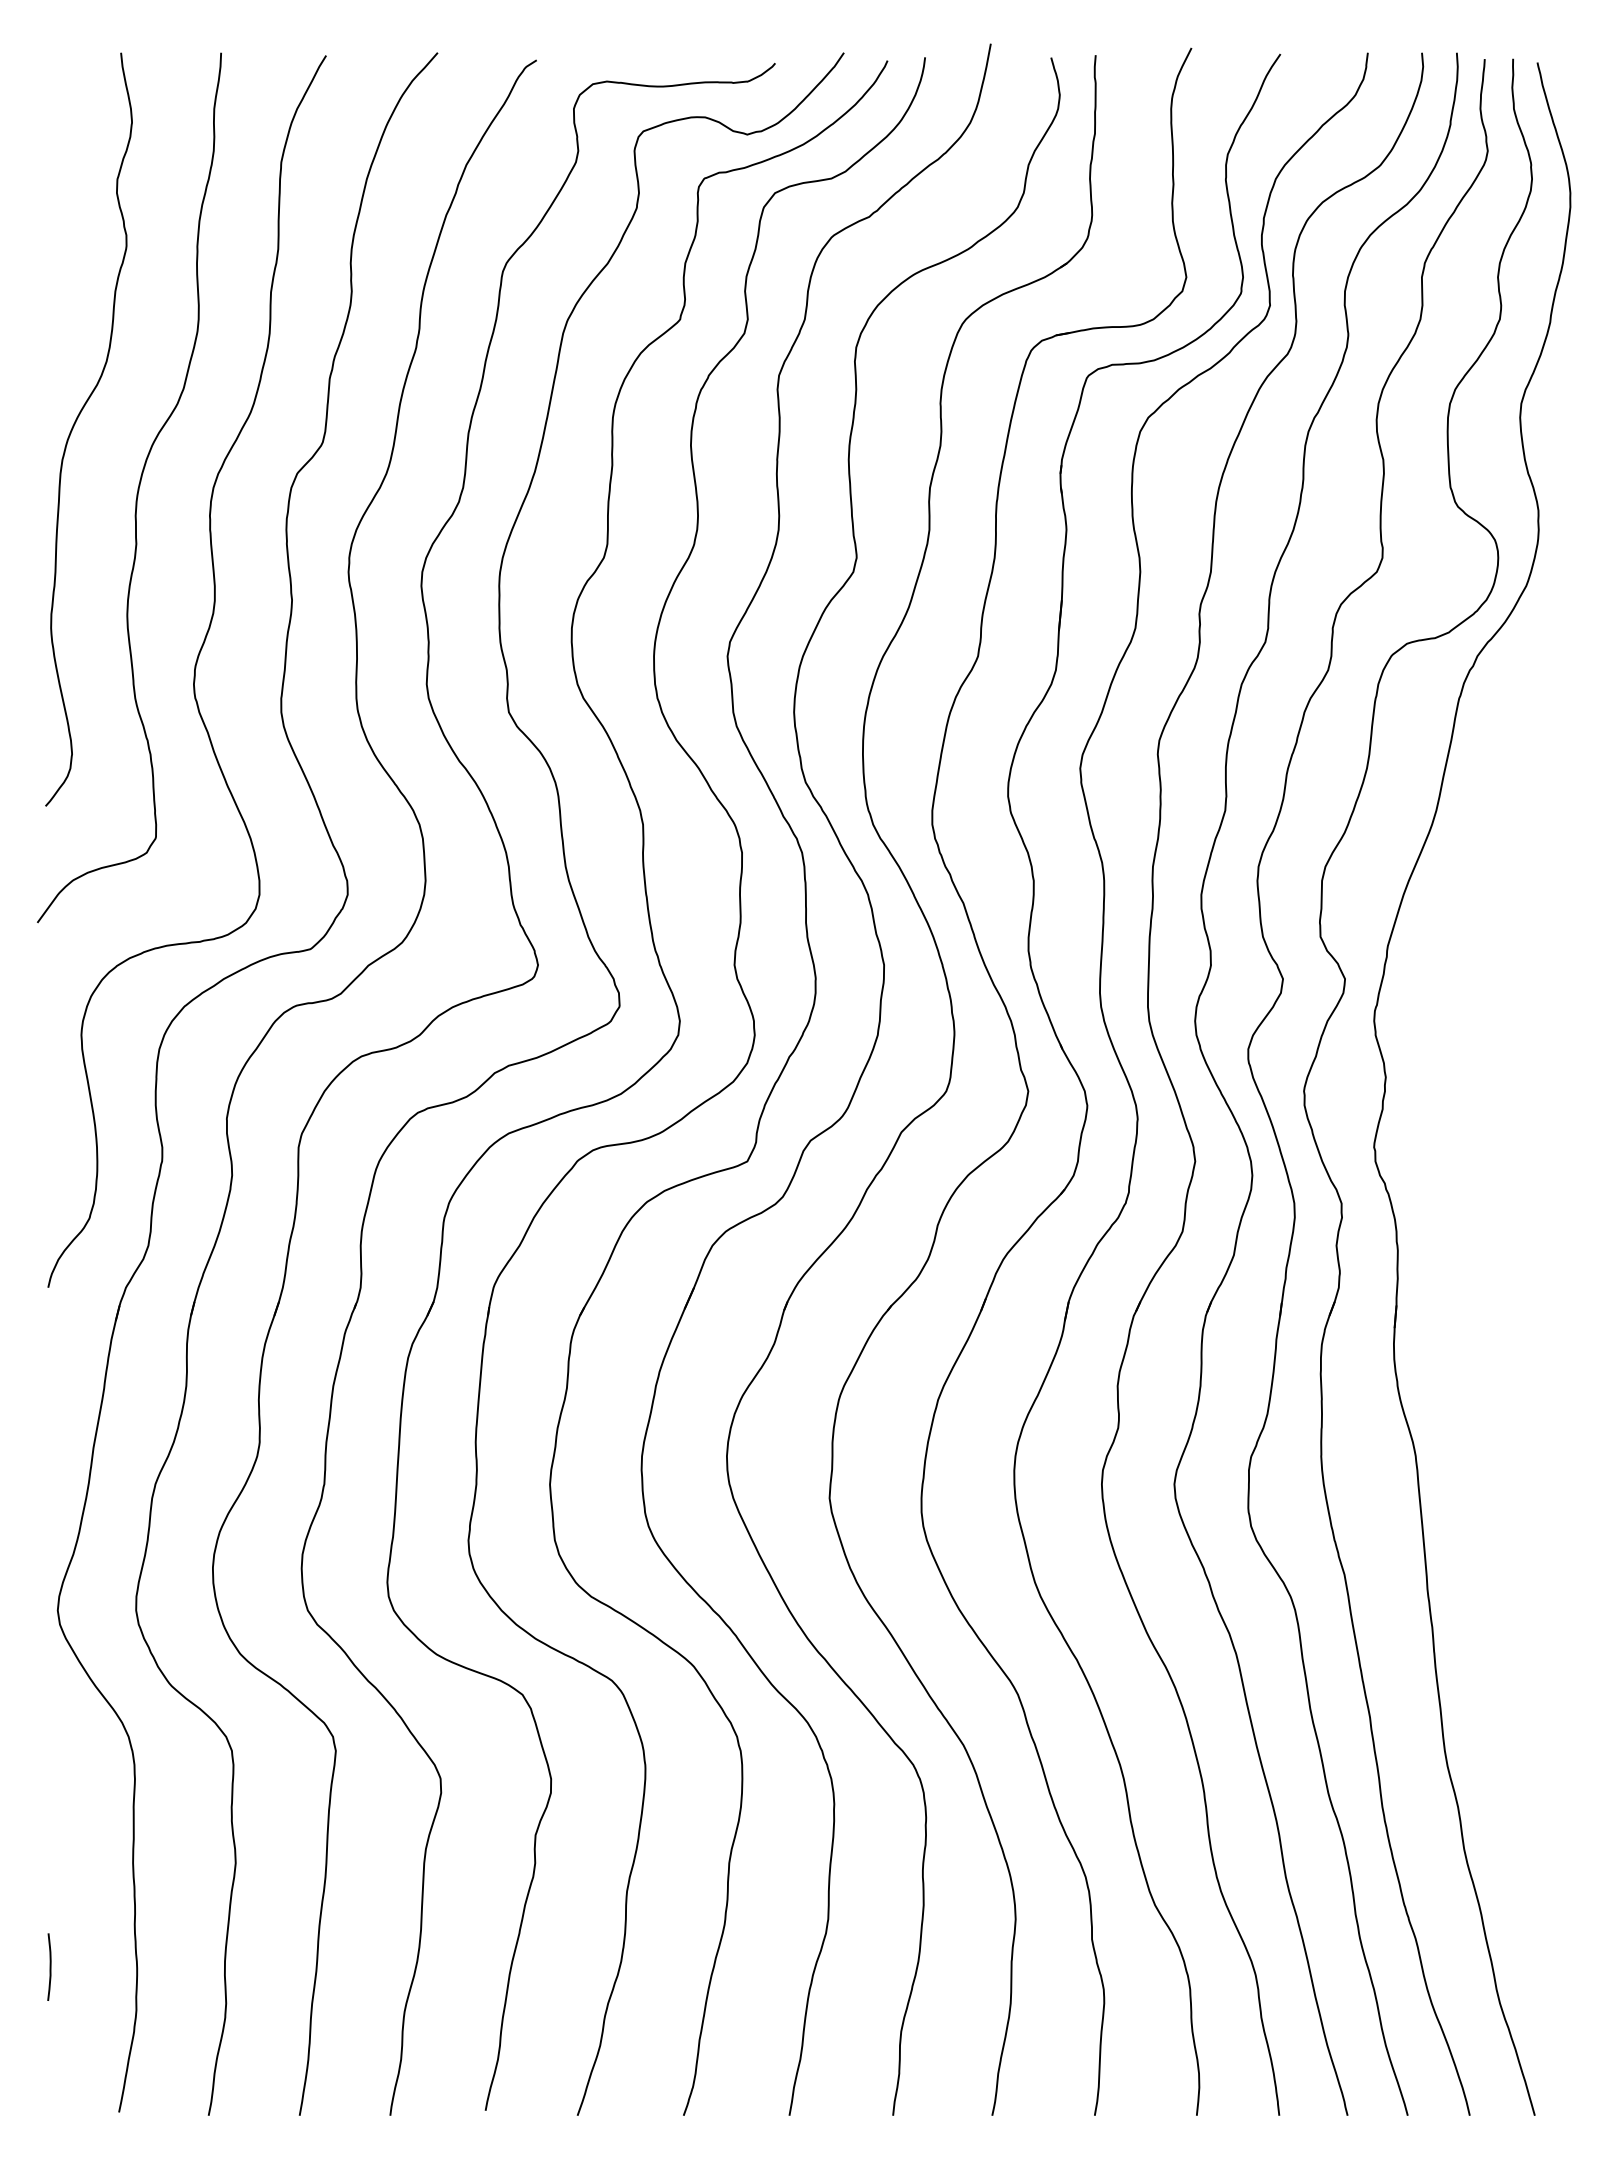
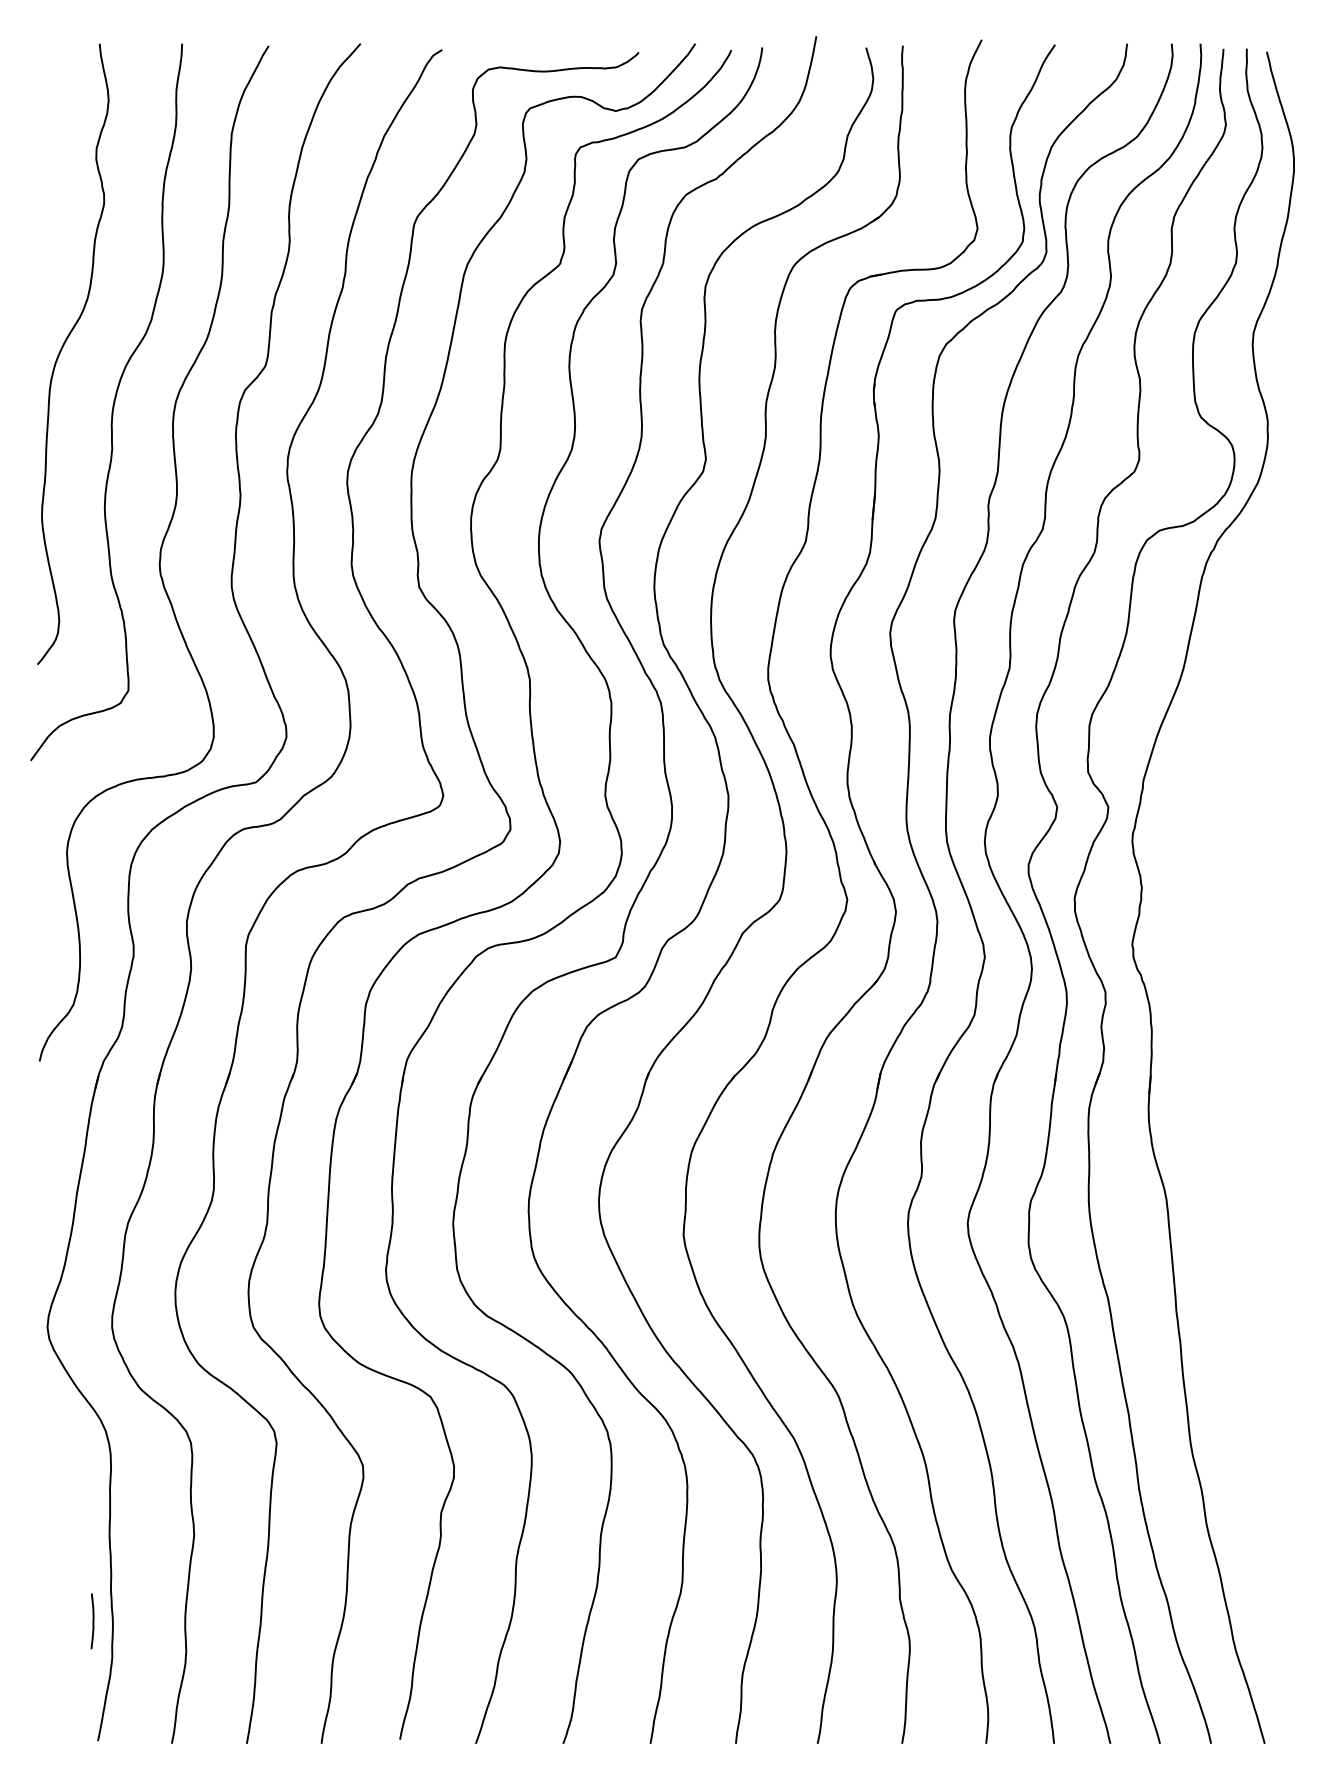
curve: (49, 1966) -> (92, 1620), moved

